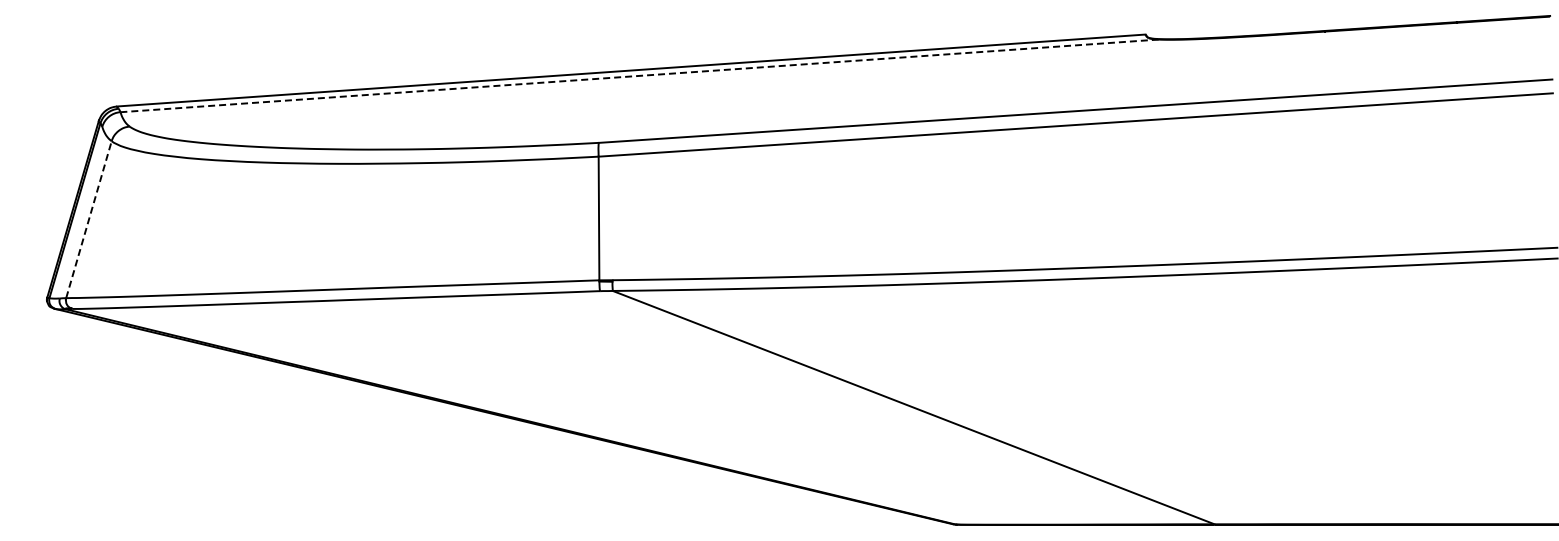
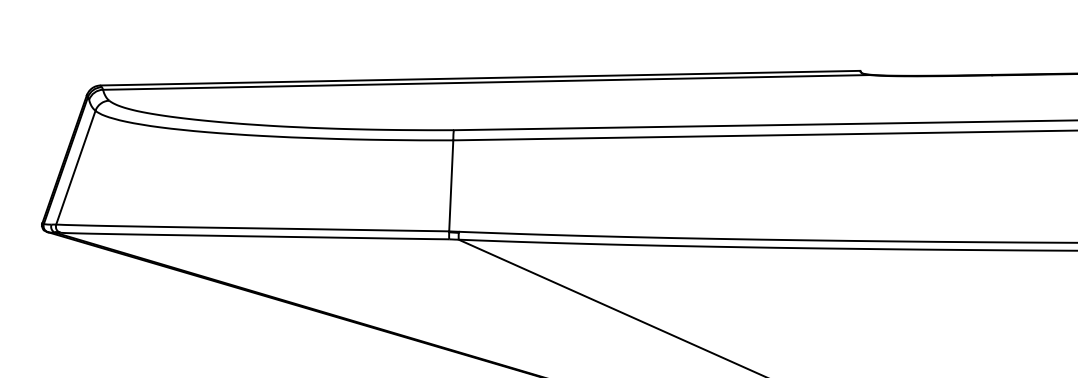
line: (639, 75) -> (486, 82), dashed -> solid
line: (88, 219) -> (75, 167), dashed -> solid

